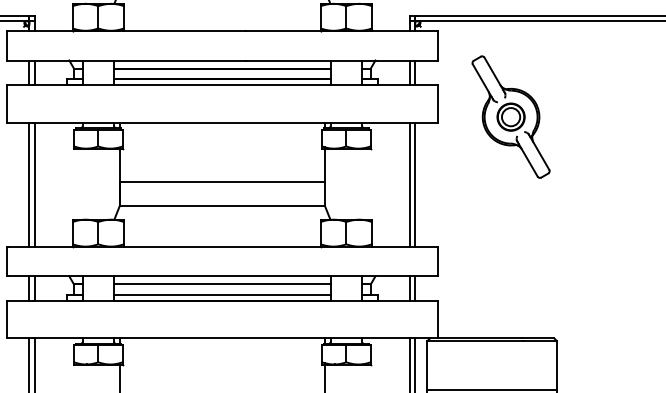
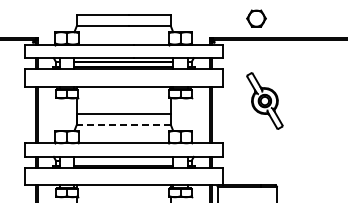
part: (510, 115) -> (264, 100), moved
line: (221, 205) -> (123, 124), solid -> dashed
line: (221, 284) -> (123, 160), removed

